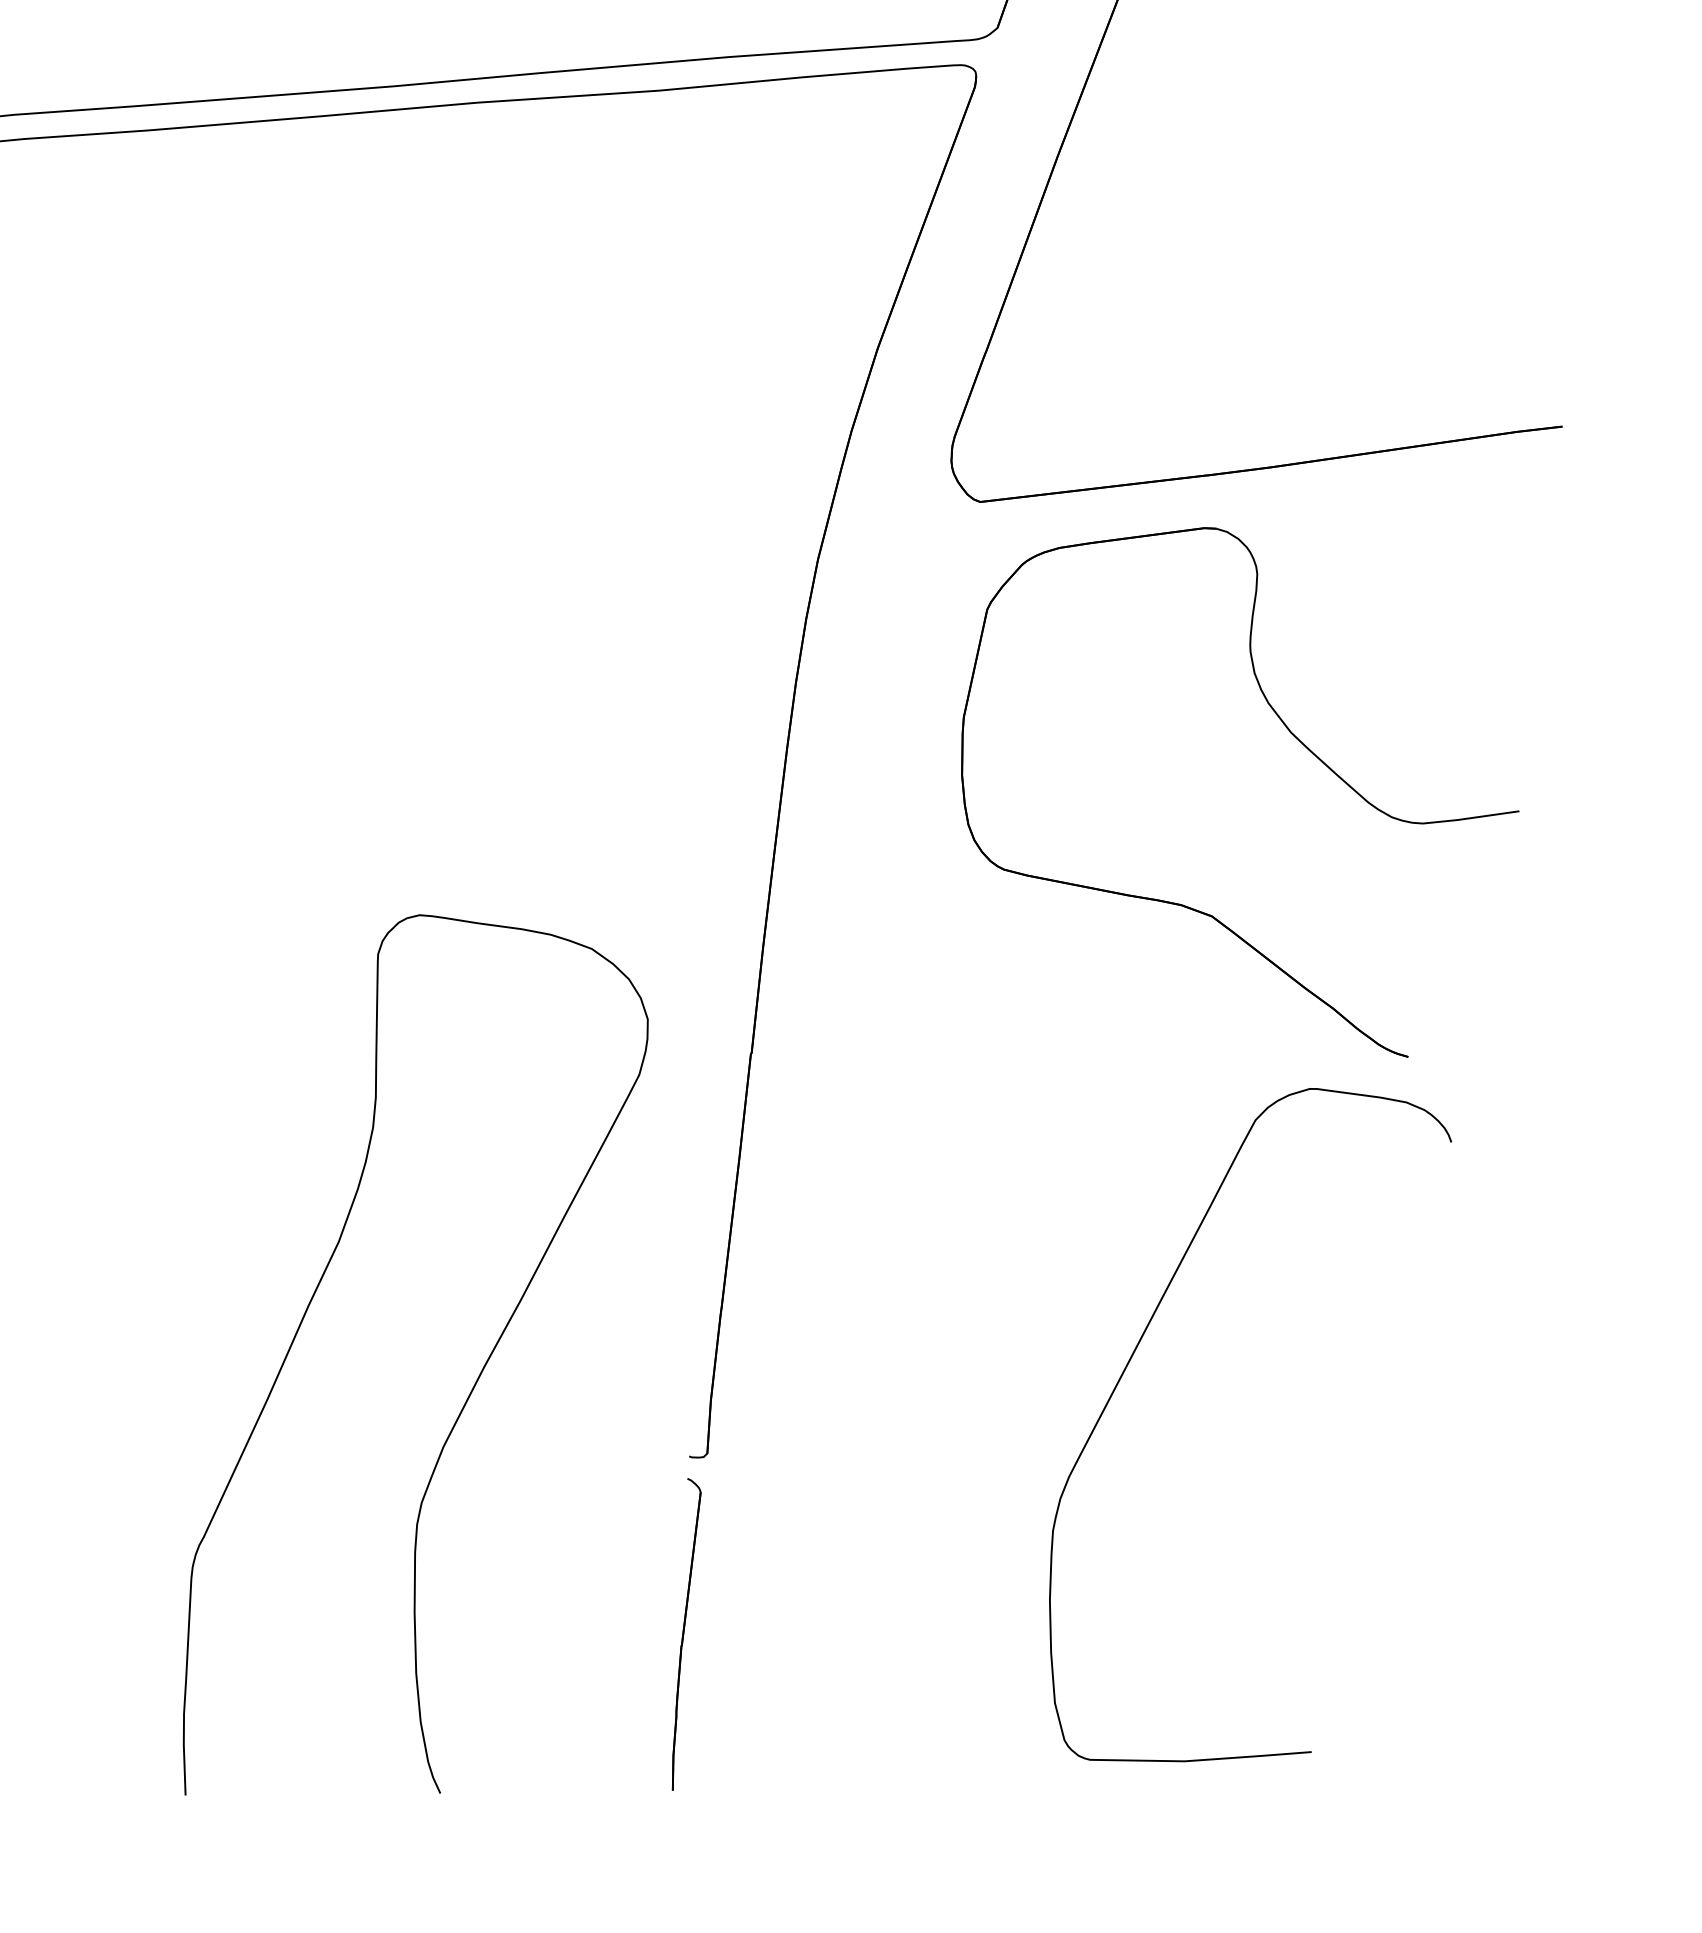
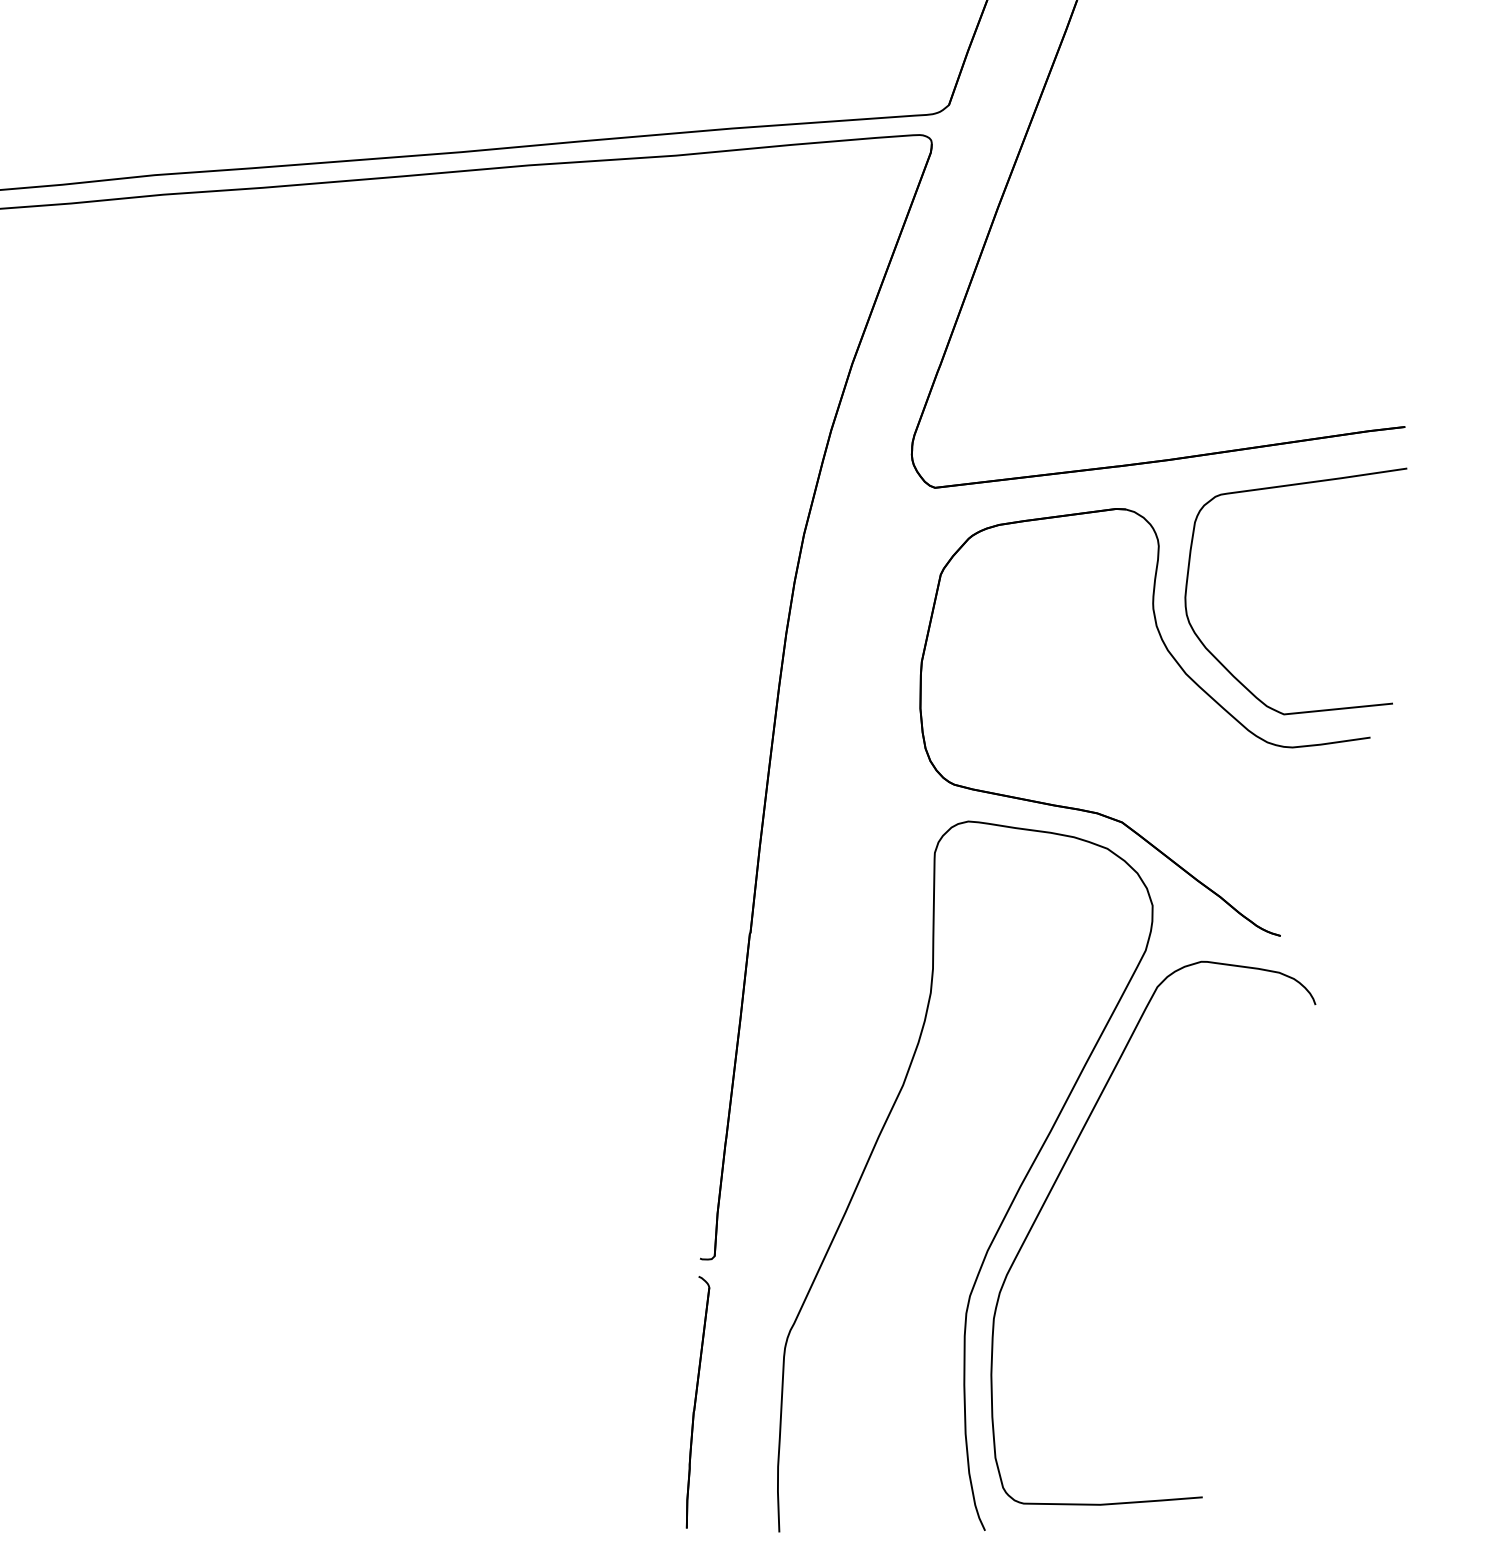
curve: (1336, 719) -> (1222, 663), added
curve: (474, 1383) -> (1012, 1199), moved

